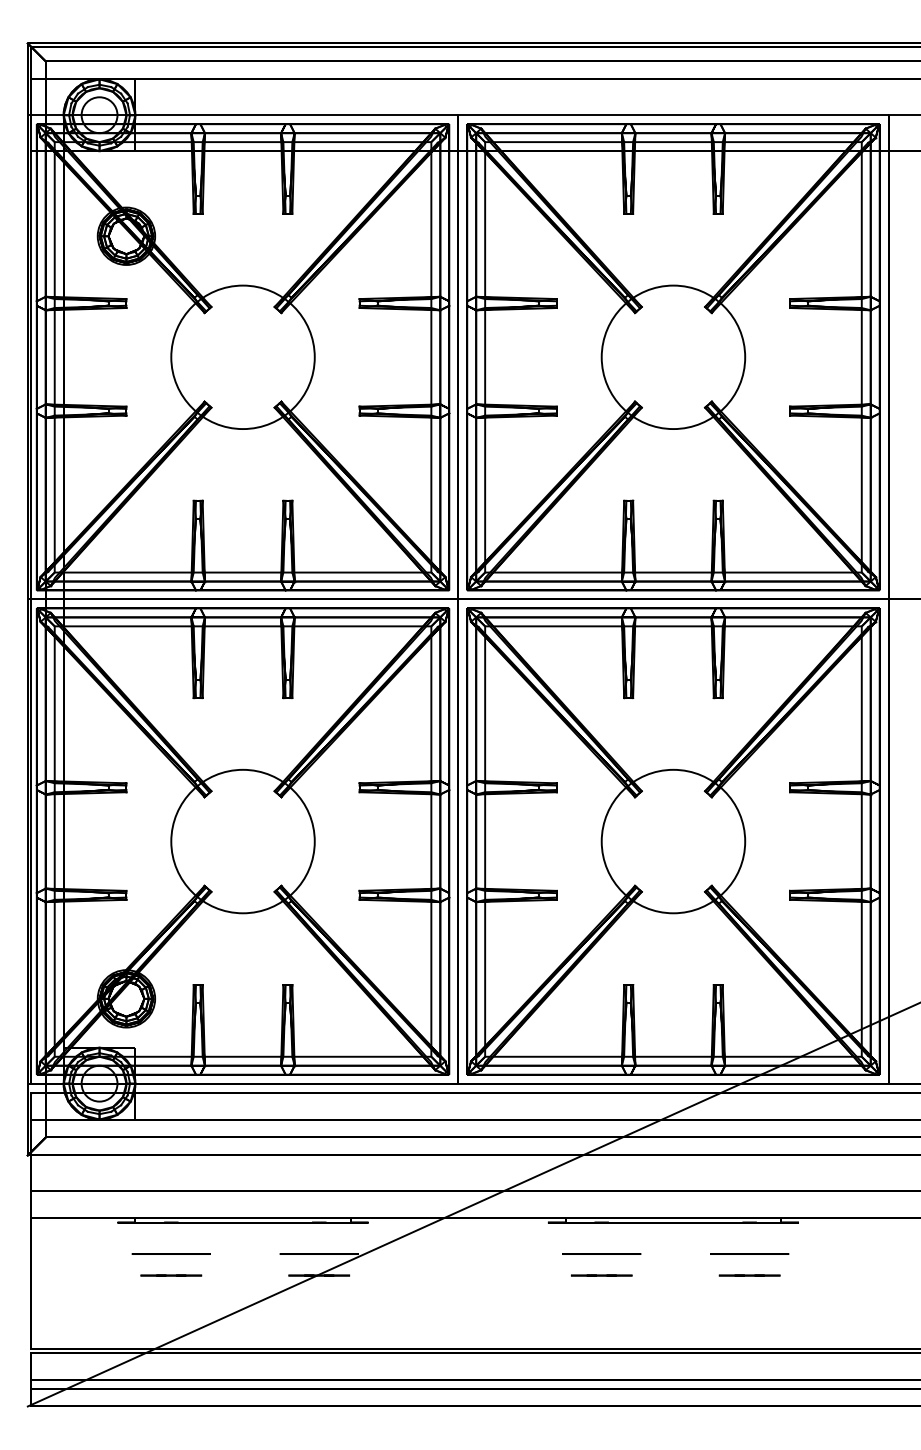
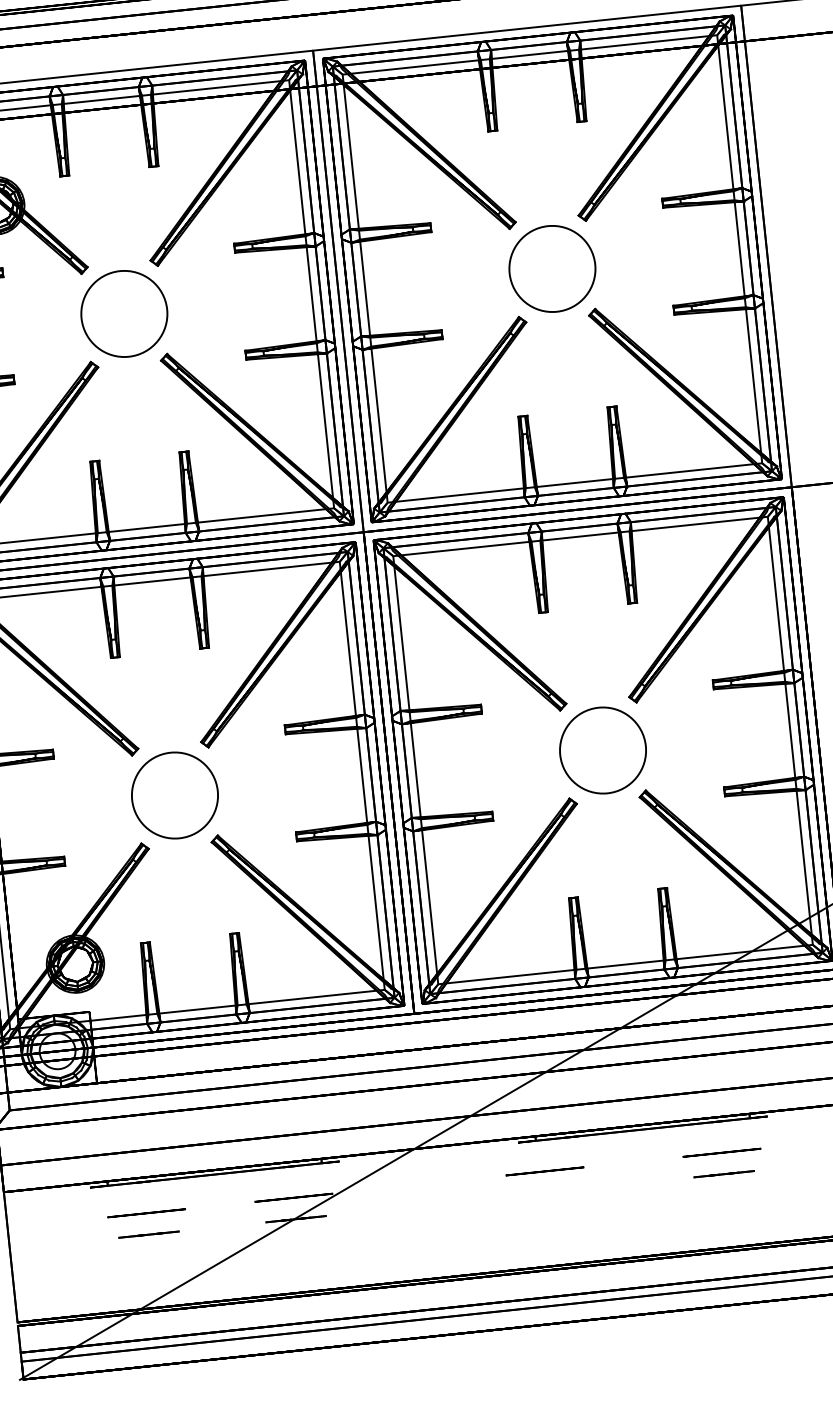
circle: (242, 357) -> (123, 314), size x0.6
circle: (673, 357) -> (552, 269), size x0.6
circle: (242, 841) -> (174, 795), size x0.6
circle: (673, 841) -> (603, 750), size x0.6
circle: (601, 1253) -> (544, 1170), moved
line: (601, 1275) -> (576, 1189), removed

